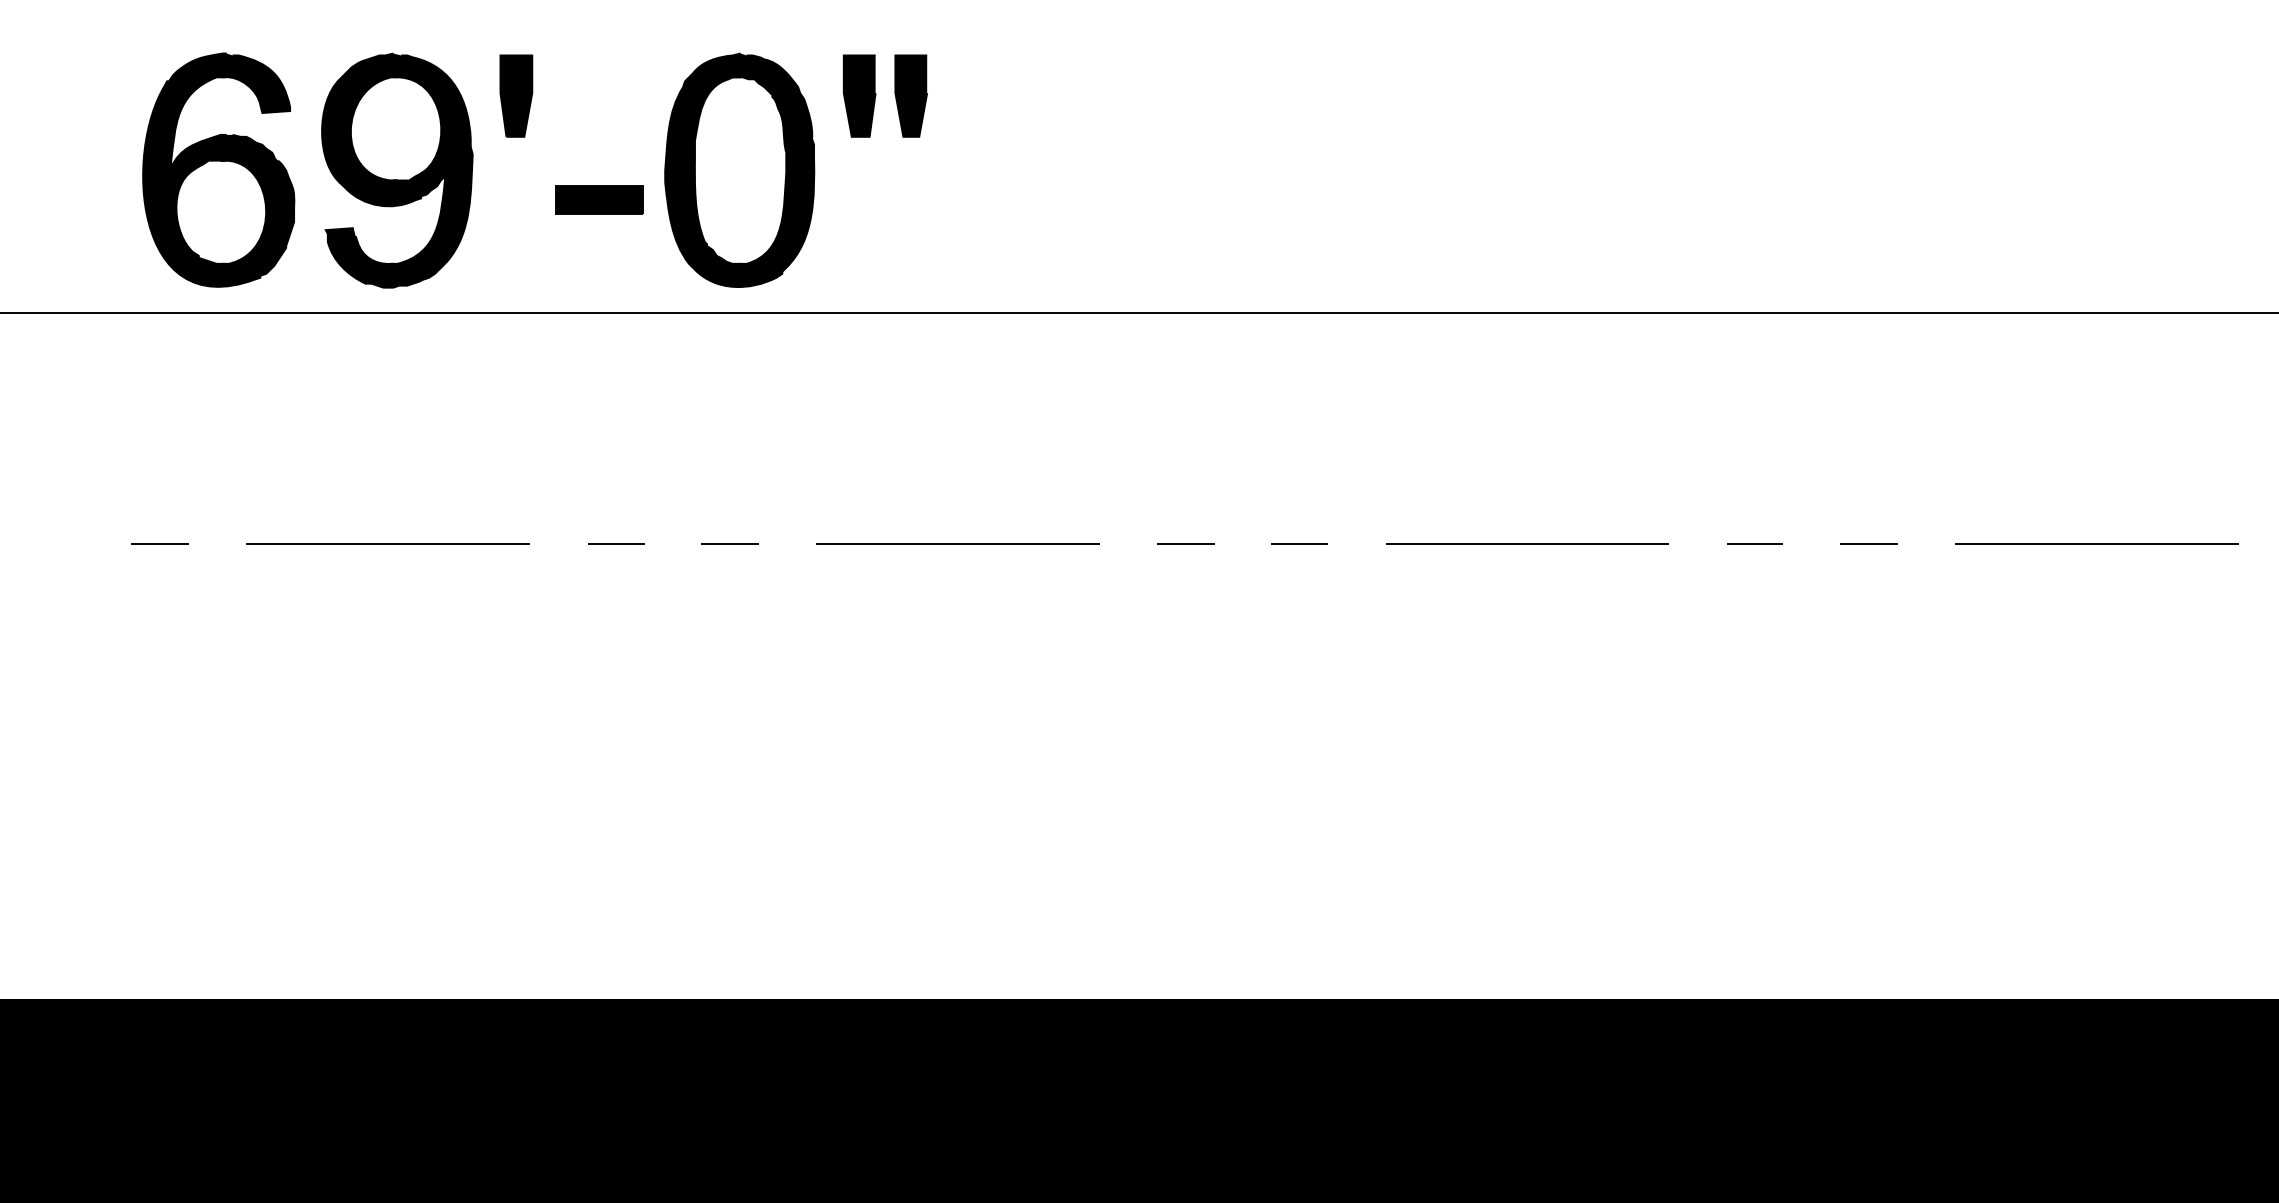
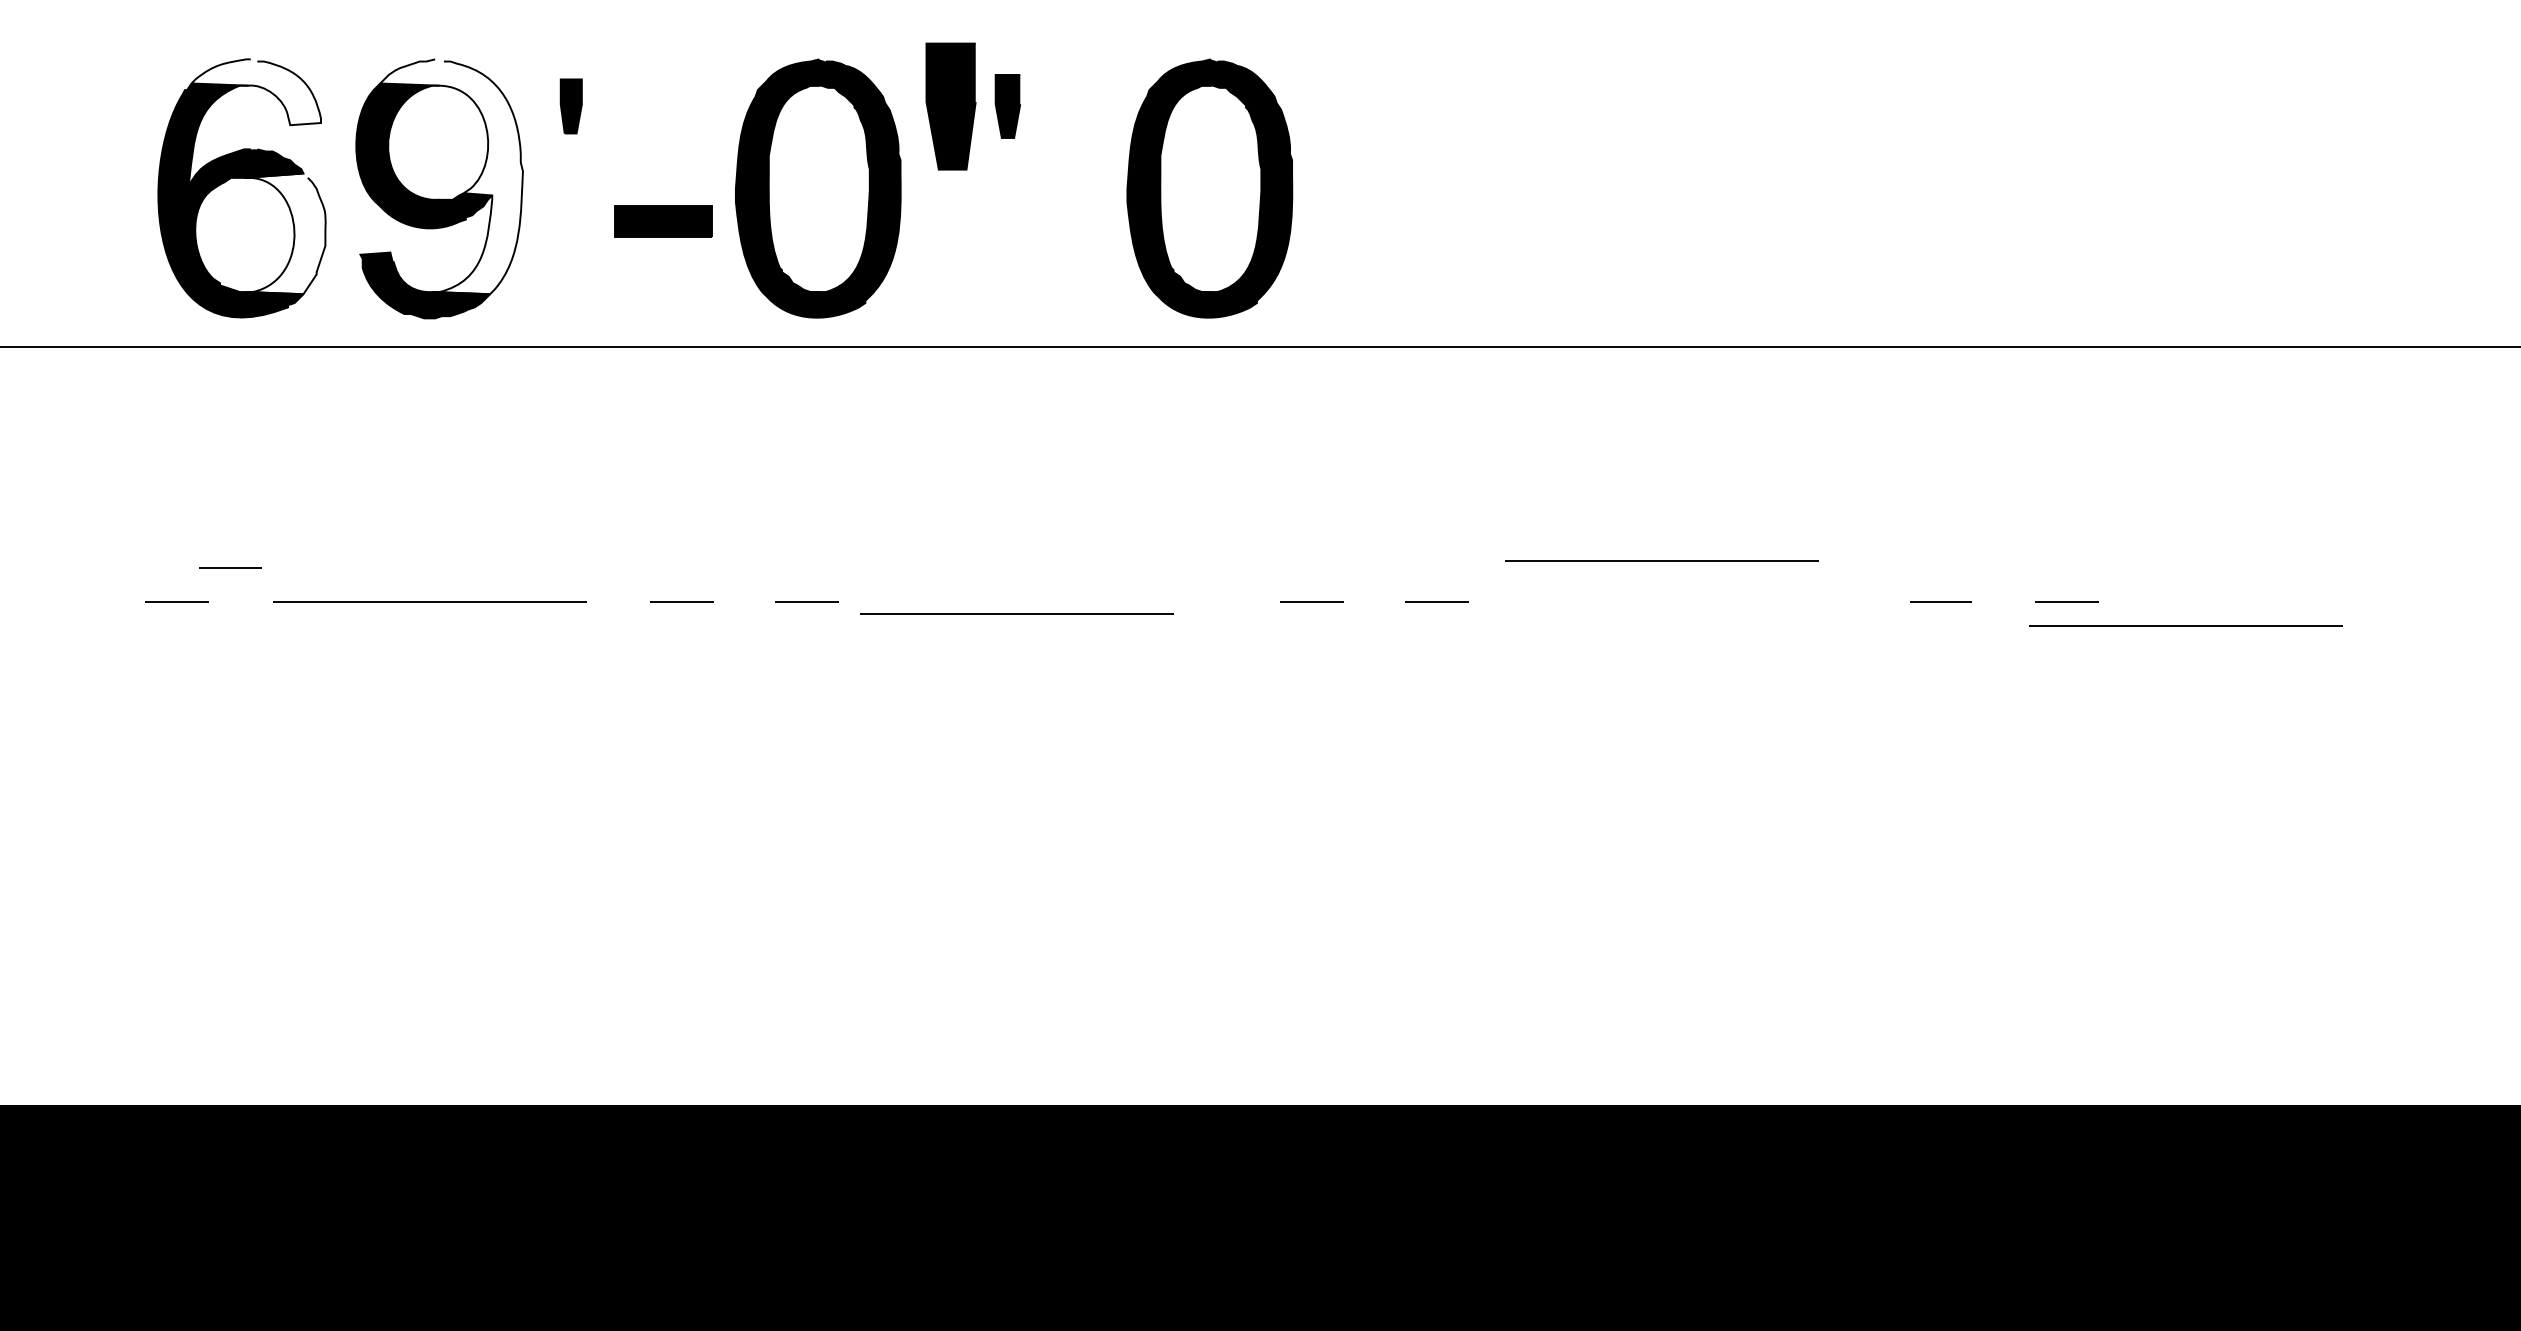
fill: (231, 83) -> (256, 92), removed
part: (516, 95) -> (571, 105), size x0.6
part: (859, 95) -> (950, 105), size x1.4
part: (910, 95) -> (1007, 105), size x0.7
fill: (407, 159) -> (450, 176), removed
part: (1093, 169) -> (1209, 187), added
fill: (257, 210) -> (284, 233), removed
line: (207, 513) -> (229, 568), added
line: (957, 543) -> (1016, 613), moved
line: (1527, 543) -> (1662, 560), moved
line: (2096, 543) -> (2185, 625), moved

